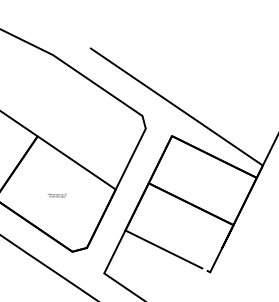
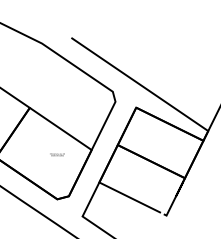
text: (57, 195) -> (57, 154), moved

